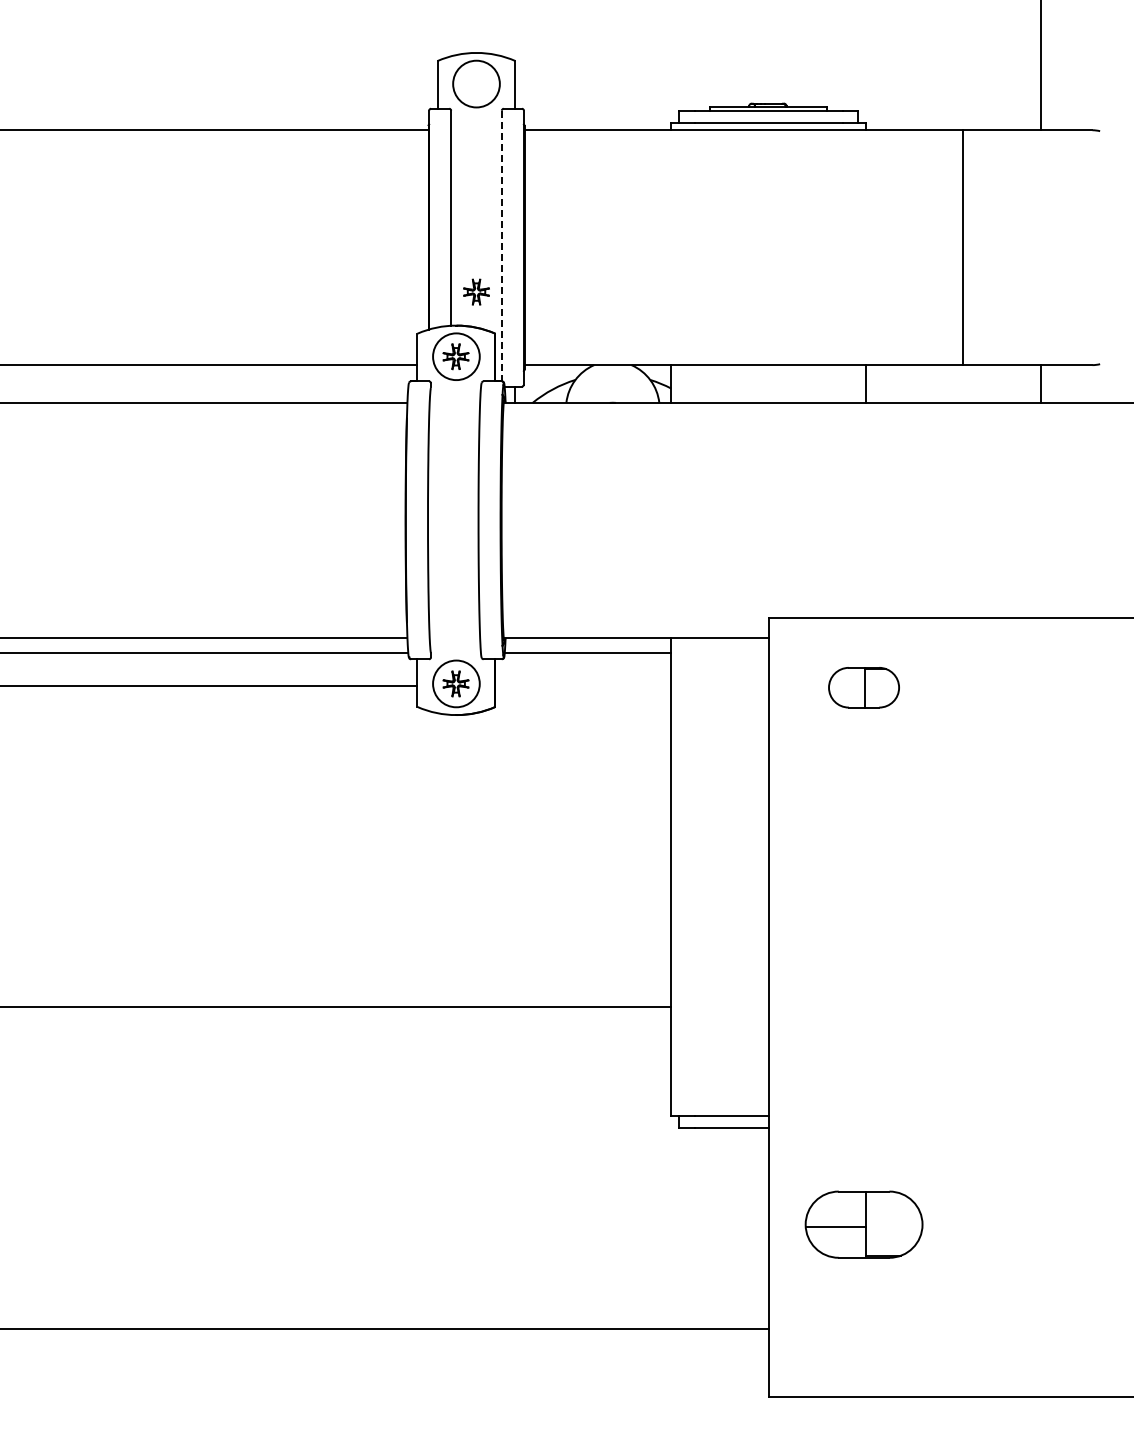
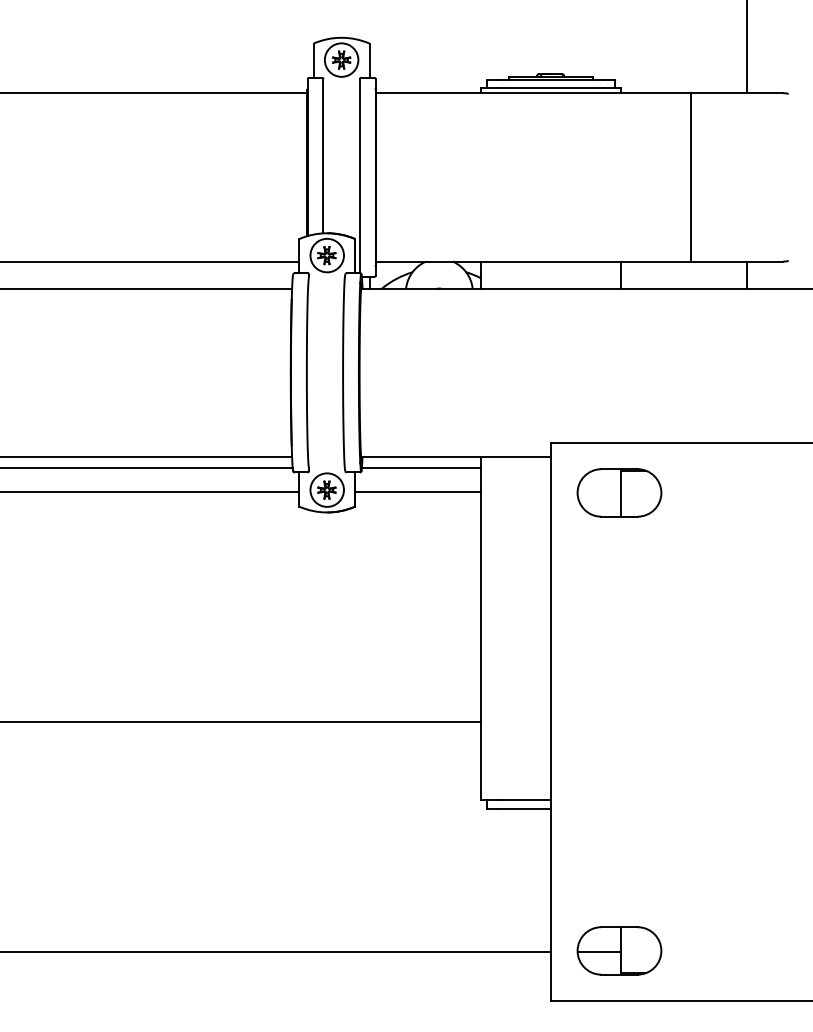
line: (501, 246) -> (359, 176), dashed -> solid
part: (476, 291) -> (341, 59), moved
line: (583, 685) -> (418, 491), added
part: (863, 687) -> (619, 492), size x1.67
part: (863, 1224) -> (619, 950), moved

